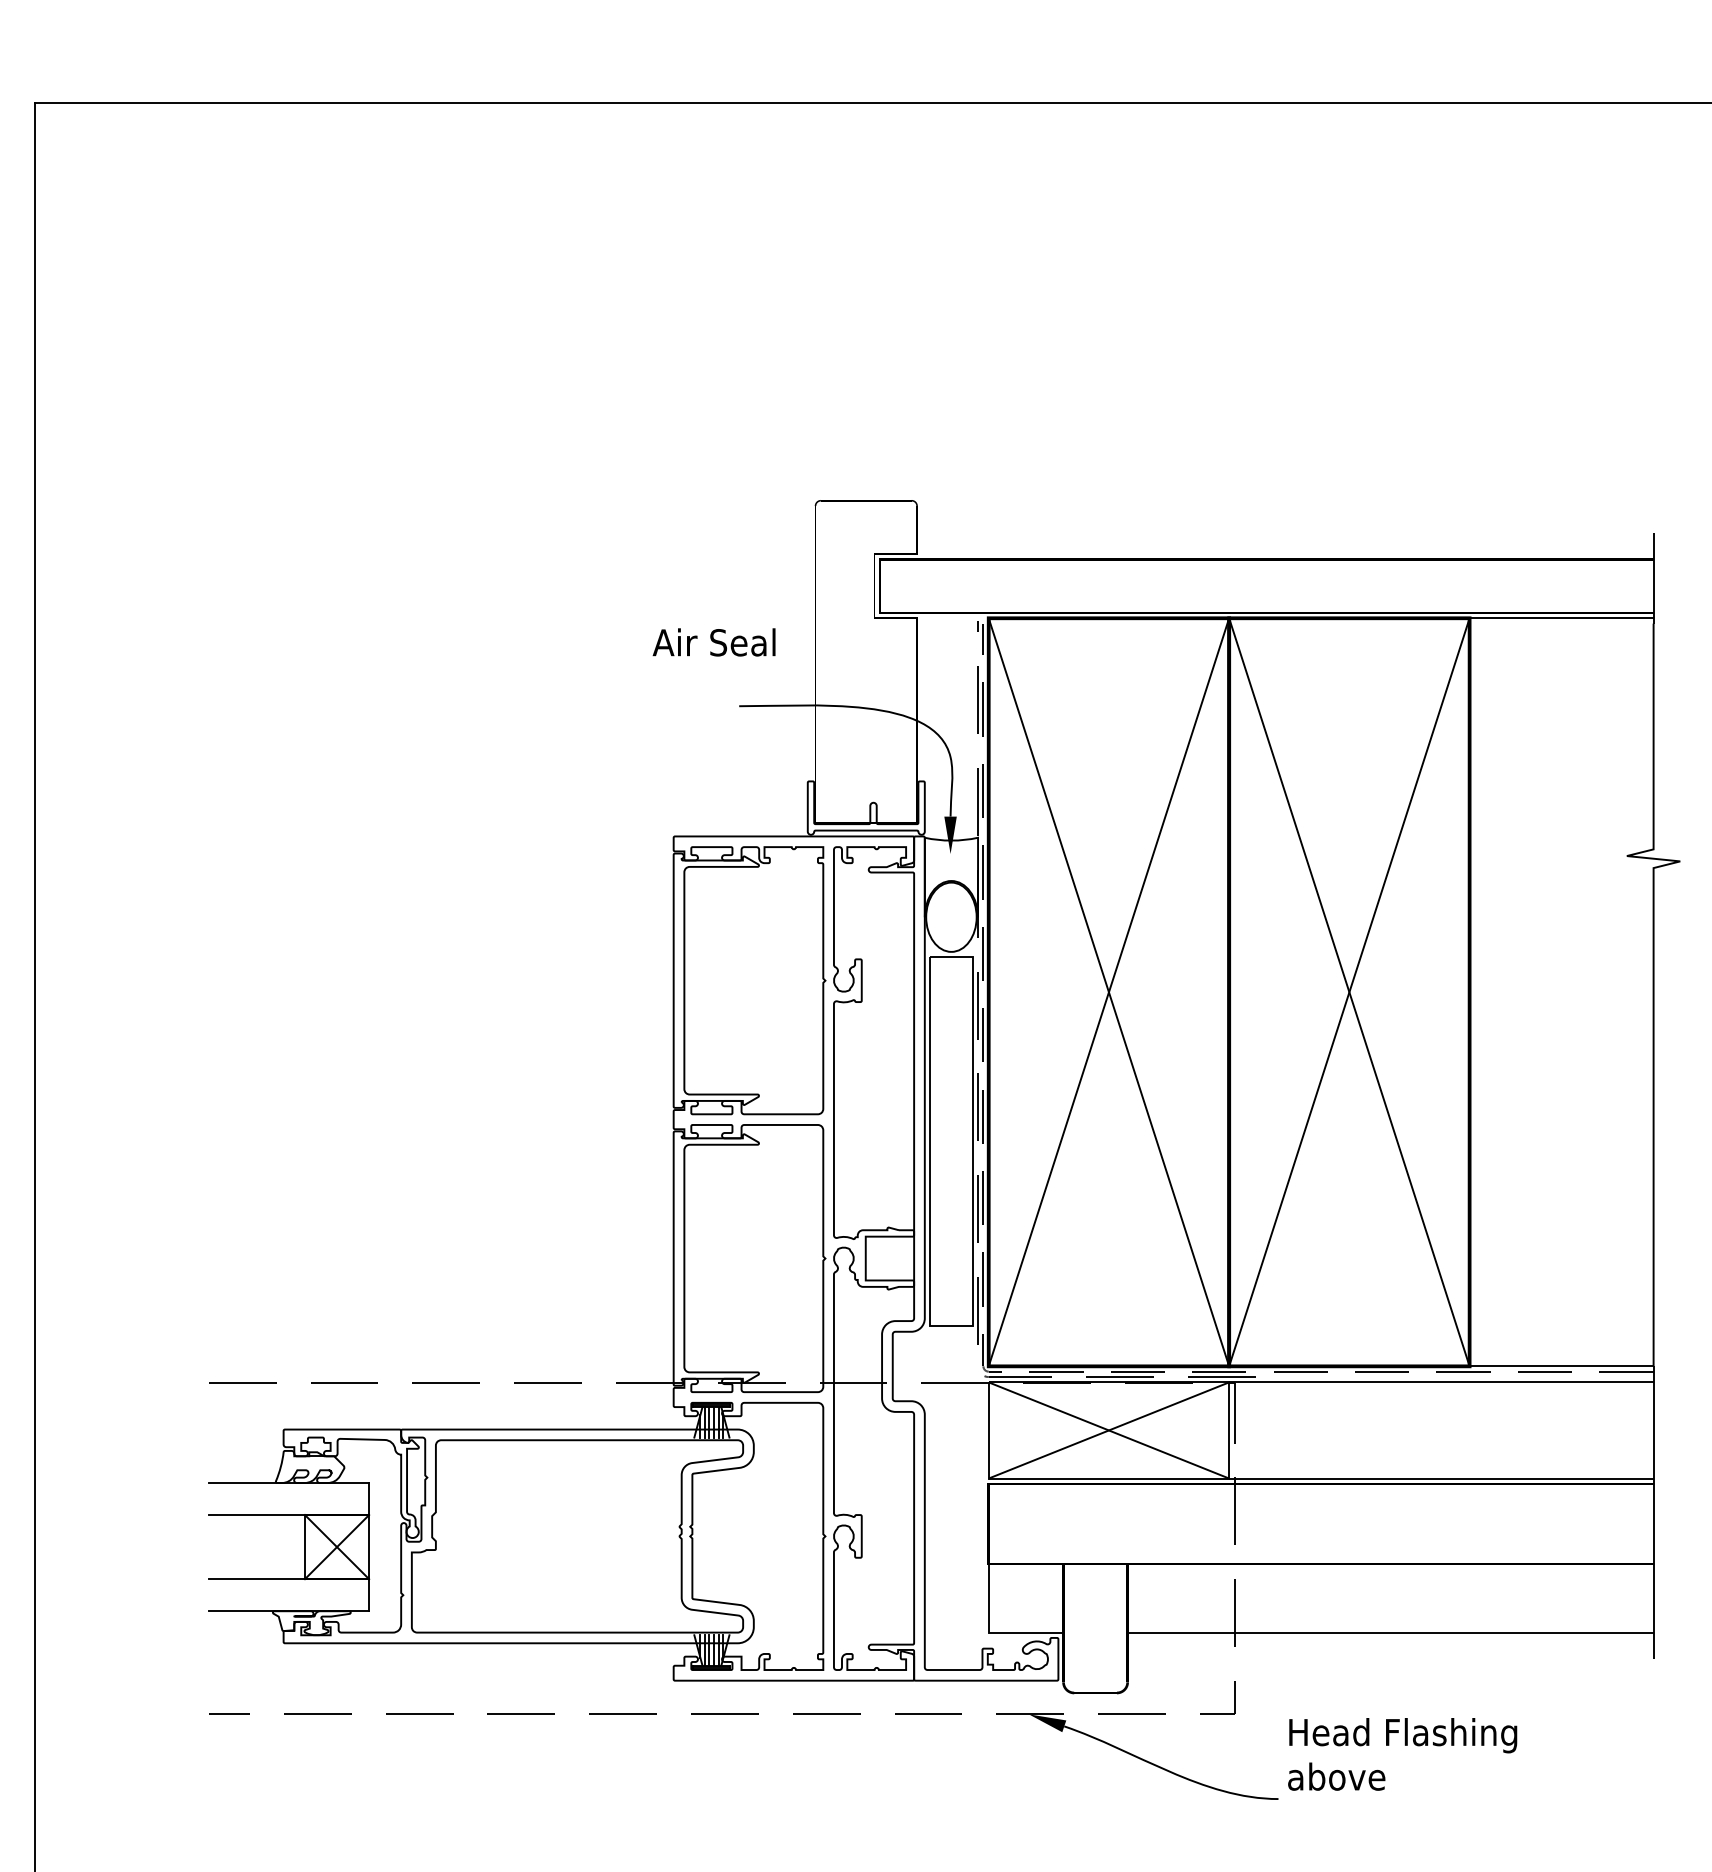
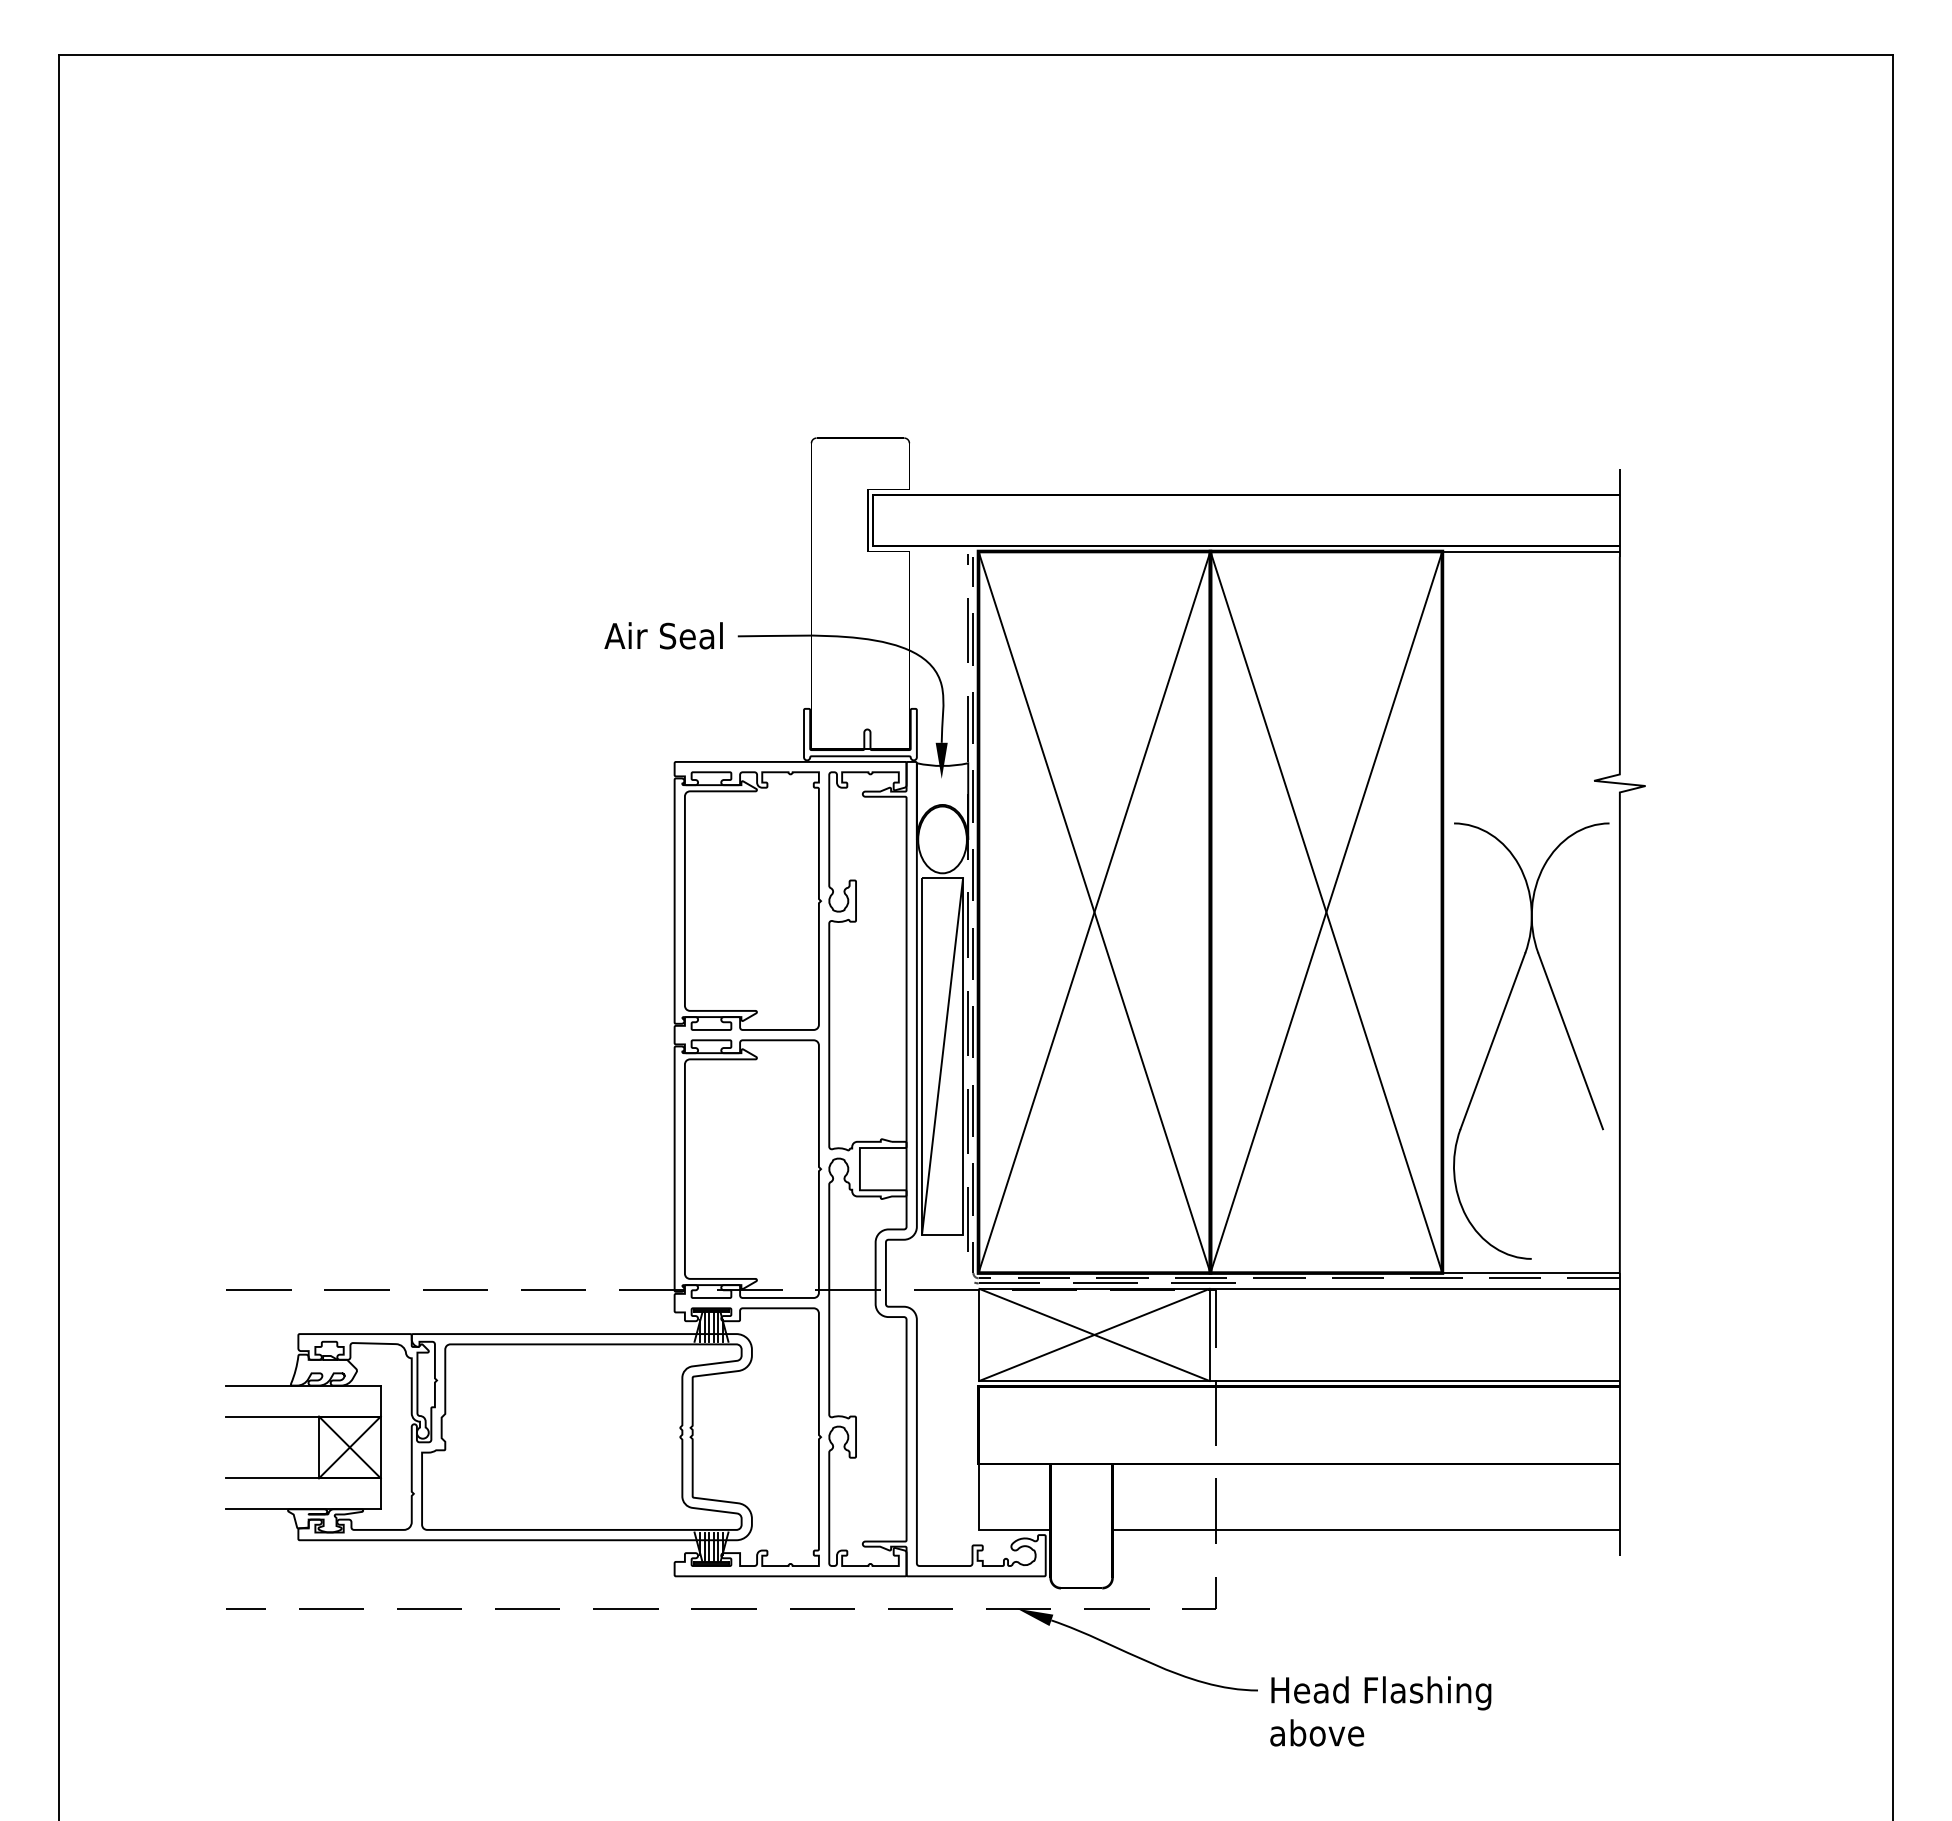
text: (713, 642) -> (663, 635), moved
part: (1527, 1113) -> (1498, 1029), added
line: (951, 1141) -> (942, 1056), added
text: (1402, 1754) -> (1380, 1711), moved

